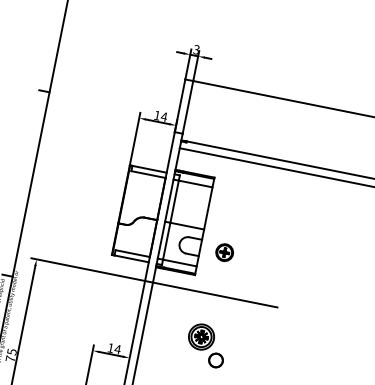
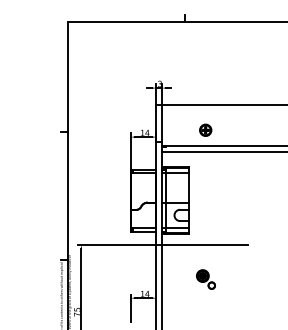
part: (224, 251) -> (205, 129), moved
part: (205, 345) -> (205, 279), size x0.7

